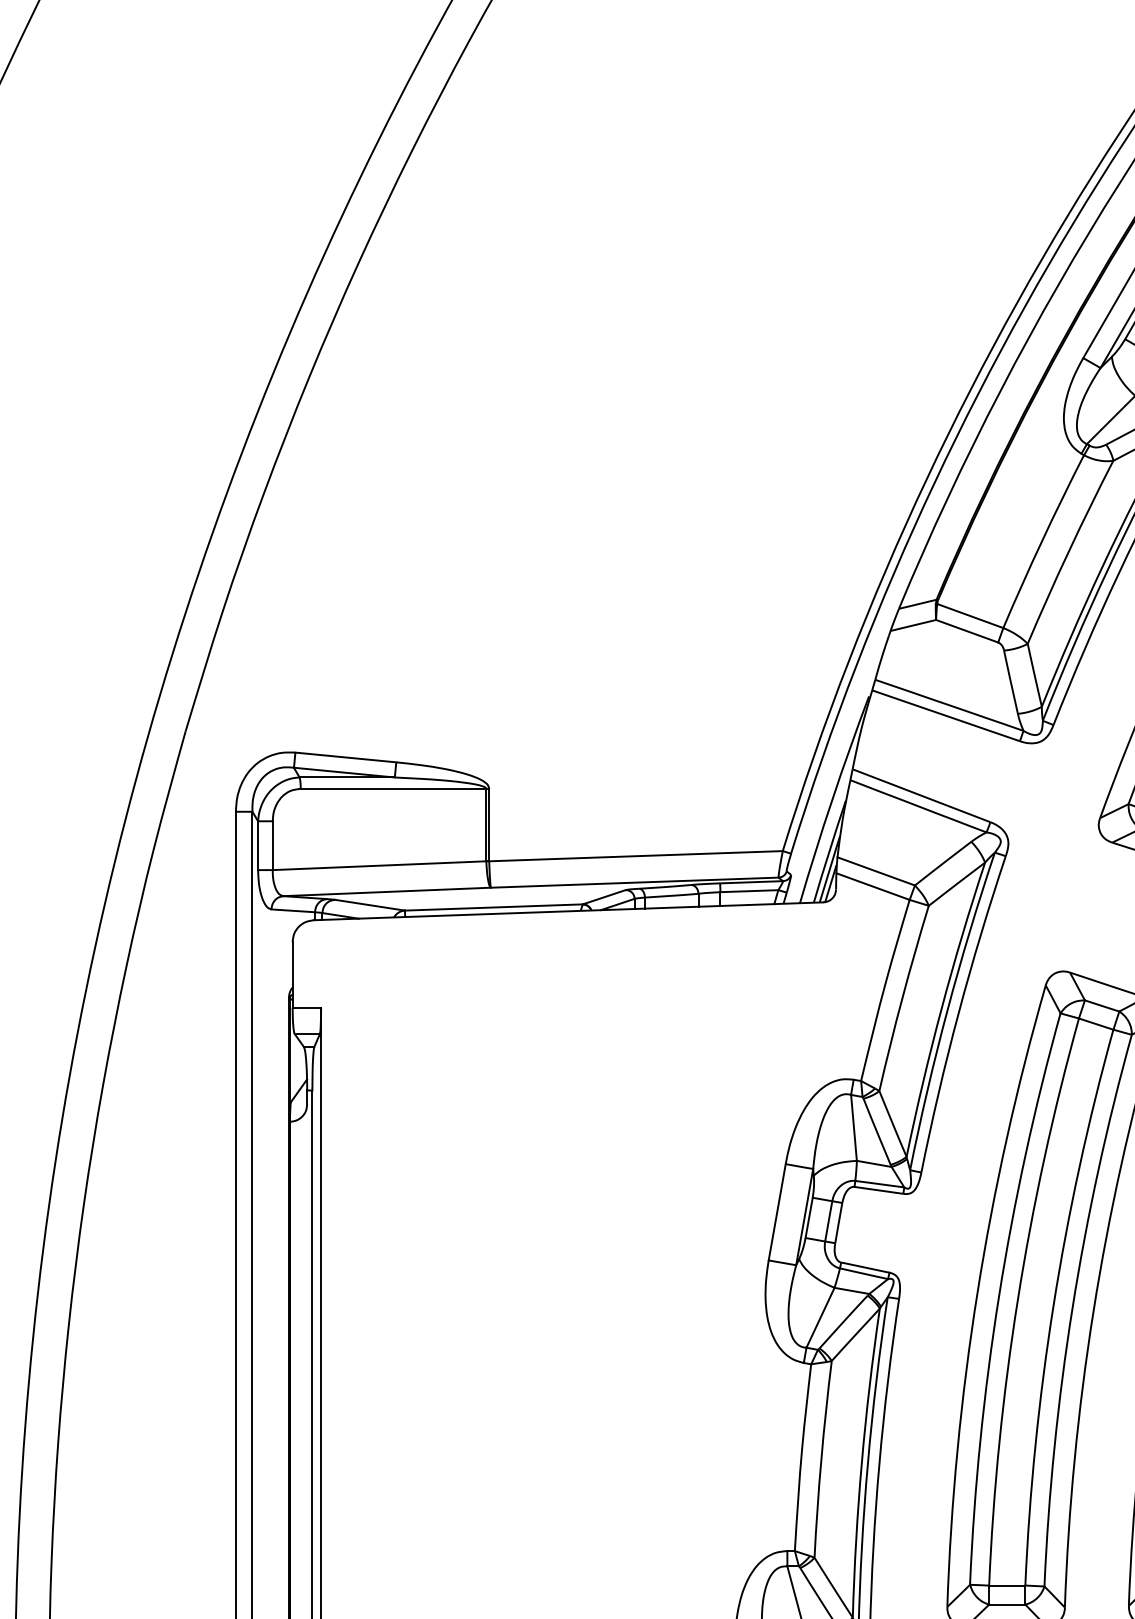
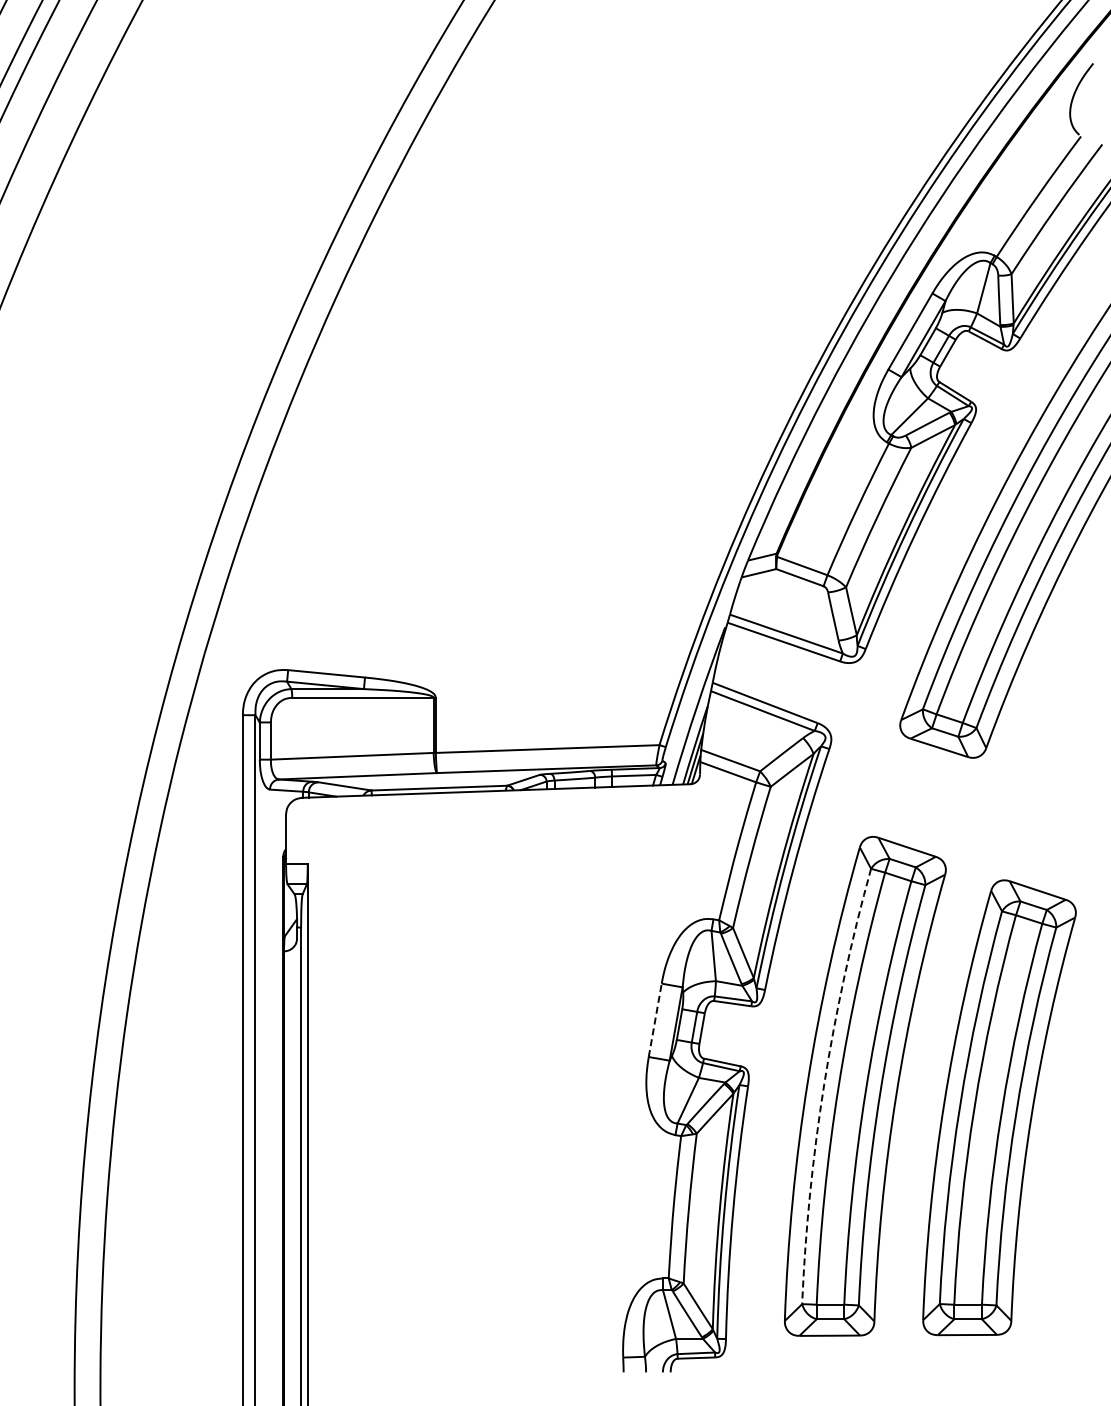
line: (777, 1211) -> (655, 1019), solid -> dashed
arc: (999, 1296) -> (824, 1084), solid -> dashed

